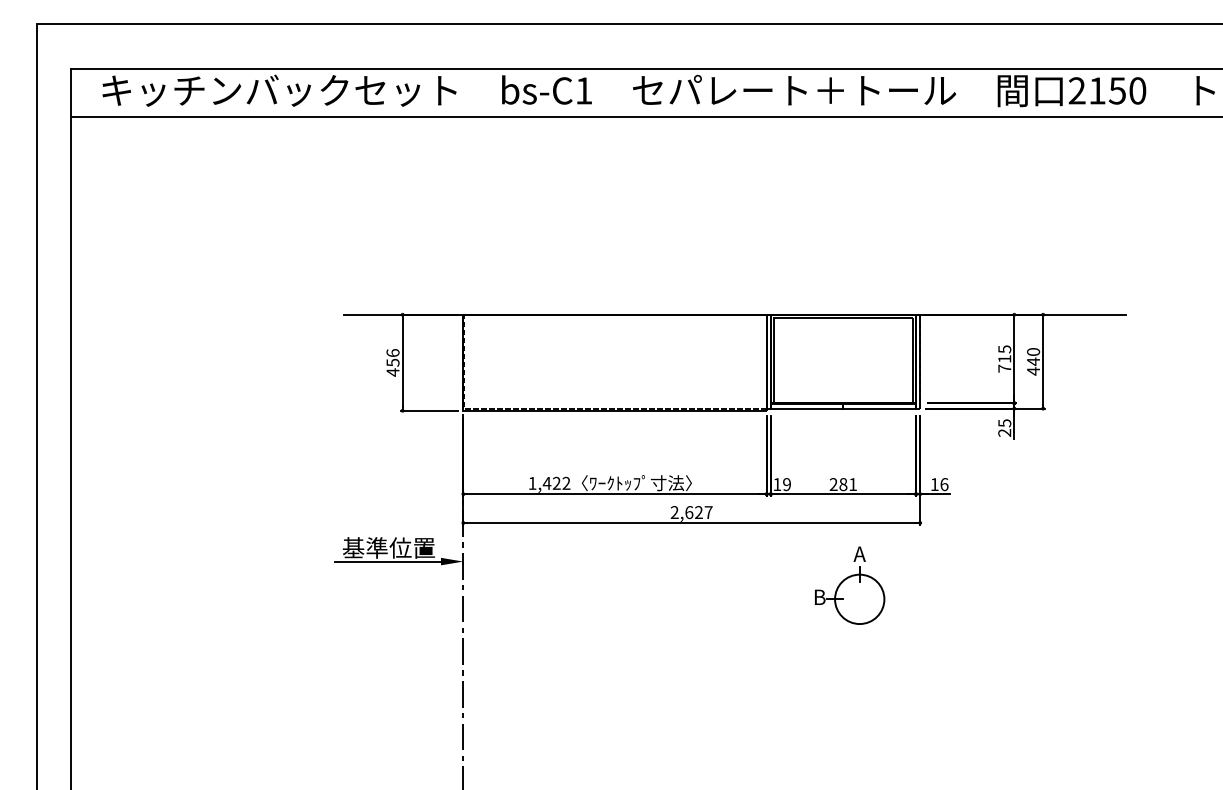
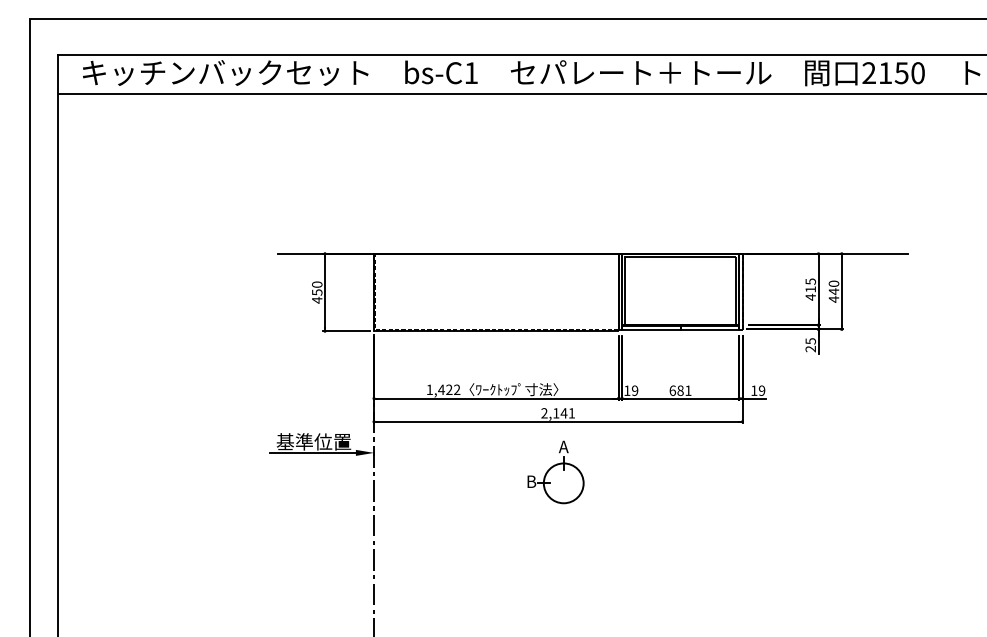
text: (393, 352) -> (317, 284), 456 -> 450
text: (1004, 367) -> (810, 296), 715 -> 415
text: (833, 484) -> (672, 390), 281 -> 681
text: (943, 484) -> (761, 390), 16 -> 19
text: (699, 512) -> (564, 413), 2,627 -> 2,141
part: (849, 585) -> (555, 472), moved

